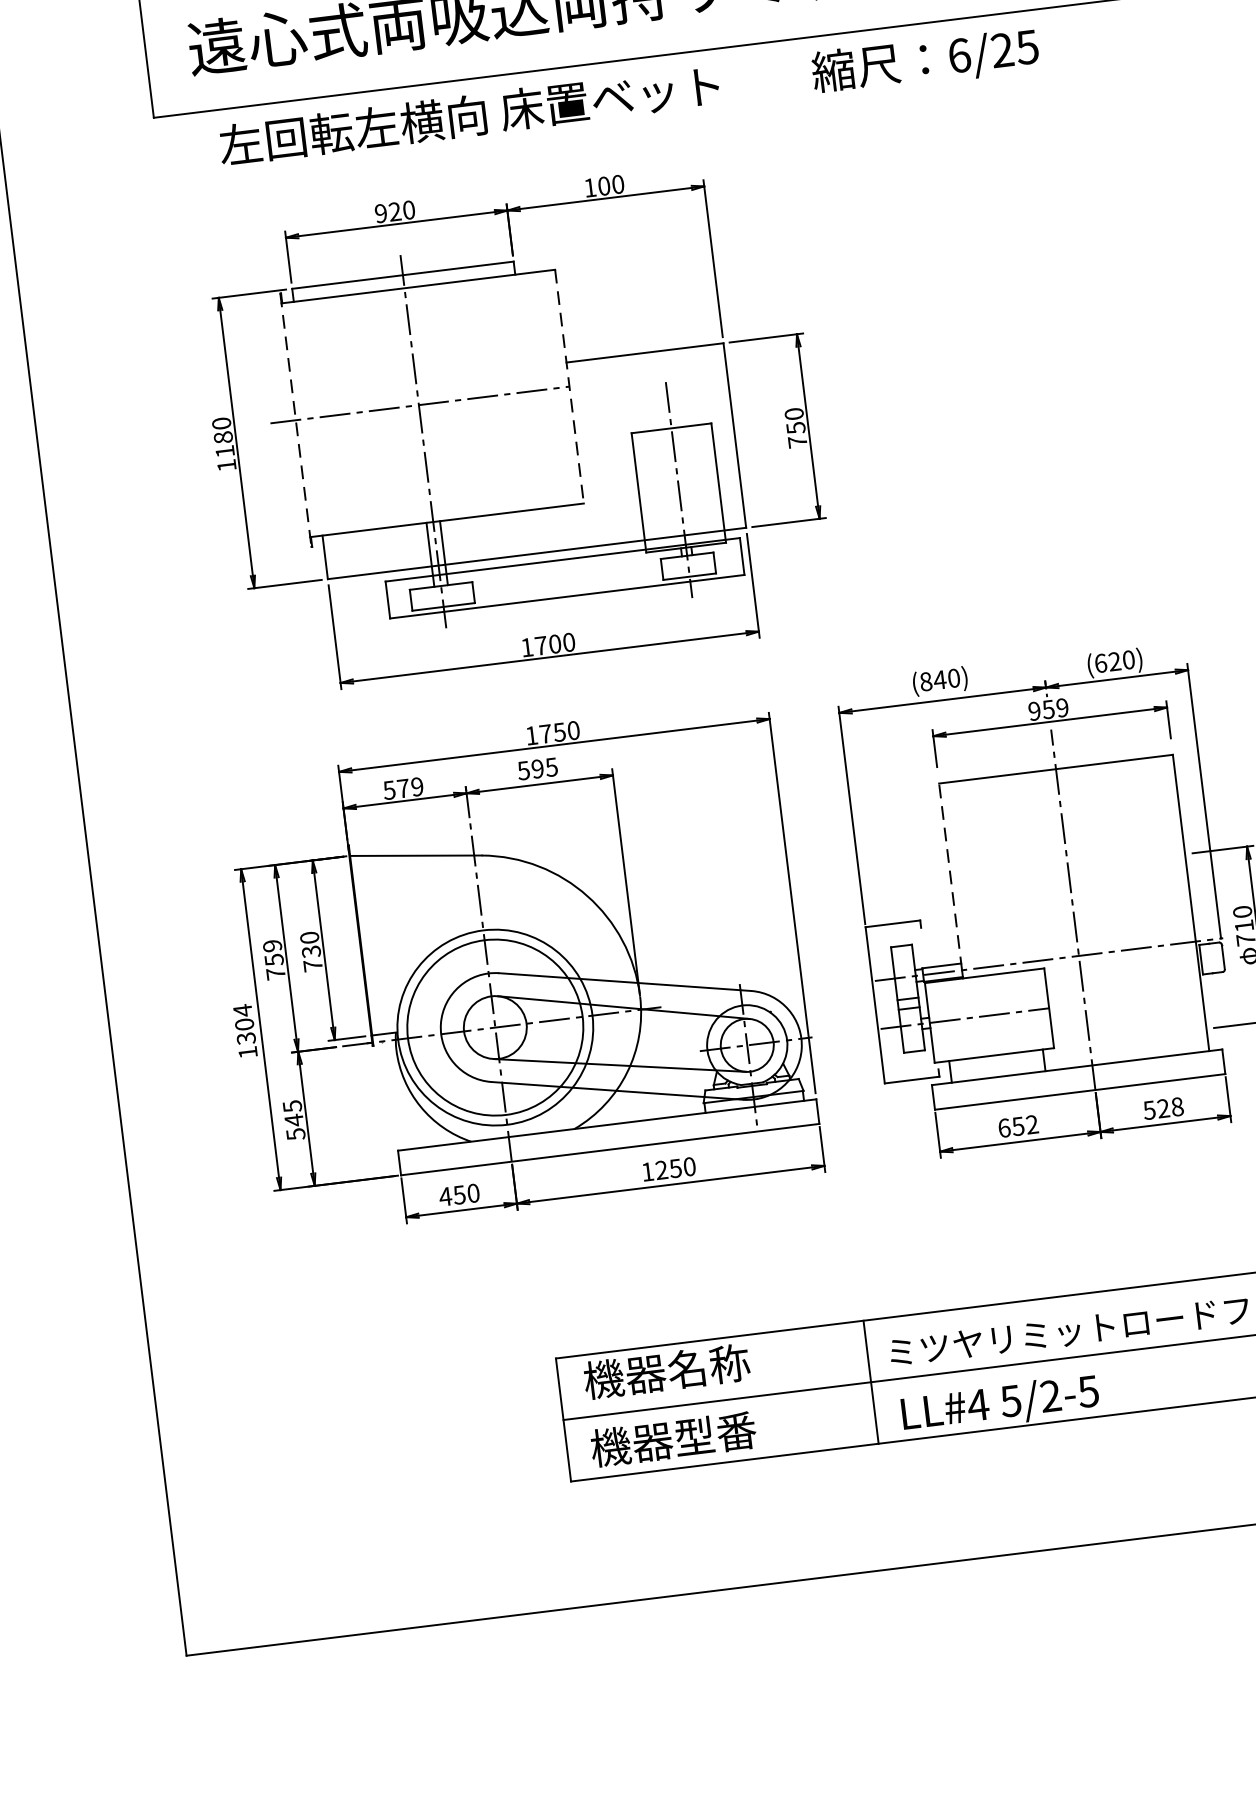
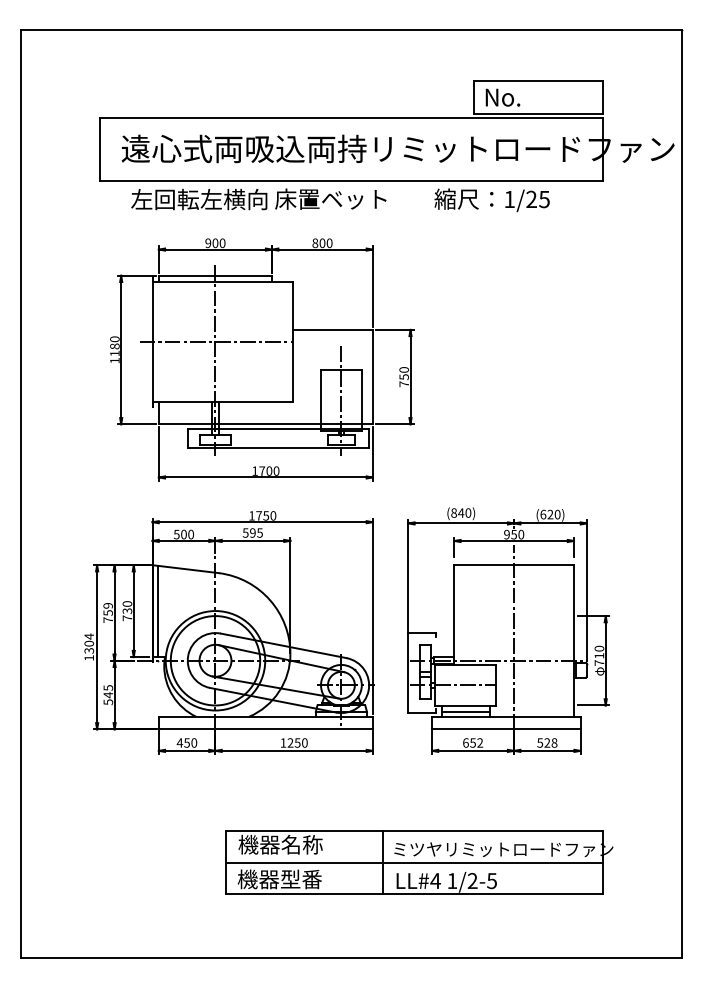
text: (959, 55) -> (509, 199), 6/25 -> 1/25
text: (590, 188) -> (315, 243), 100 -> 800
text: (395, 212) -> (215, 243), 920 -> 900
line: (569, 387) -> (292, 342), dashed -> solid
line: (295, 420) -> (152, 342), dashed -> solid
text: (1062, 707) -> (521, 534), 959 -> 950
text: (410, 787) -> (187, 534), 579 -> 500
line: (950, 875) -> (454, 612), dashed -> solid
line: (370, 945) -> (157, 611), added
line: (997, 1066) -> (466, 711), added
text: (1011, 1402) -> (452, 881), 5/2-5 -> 1/2-5

